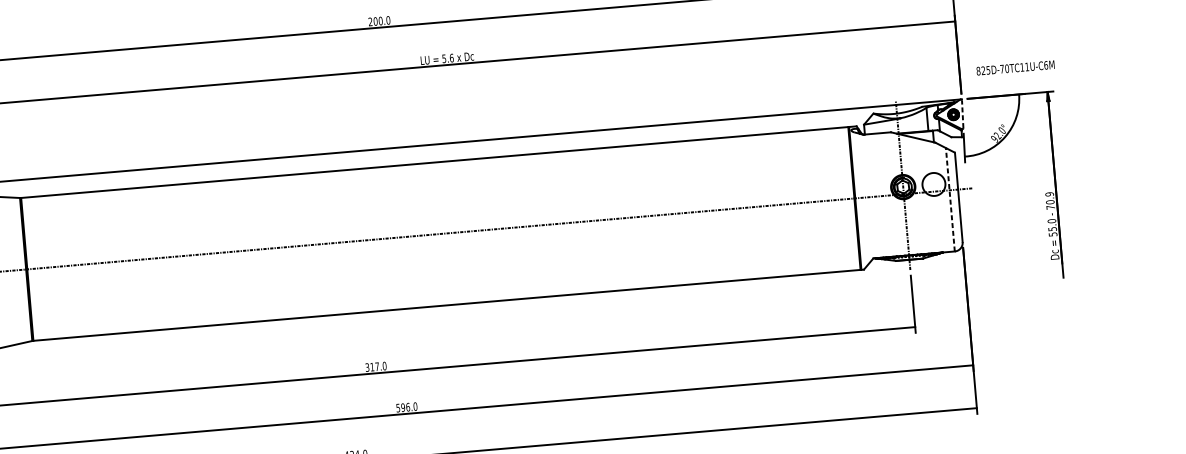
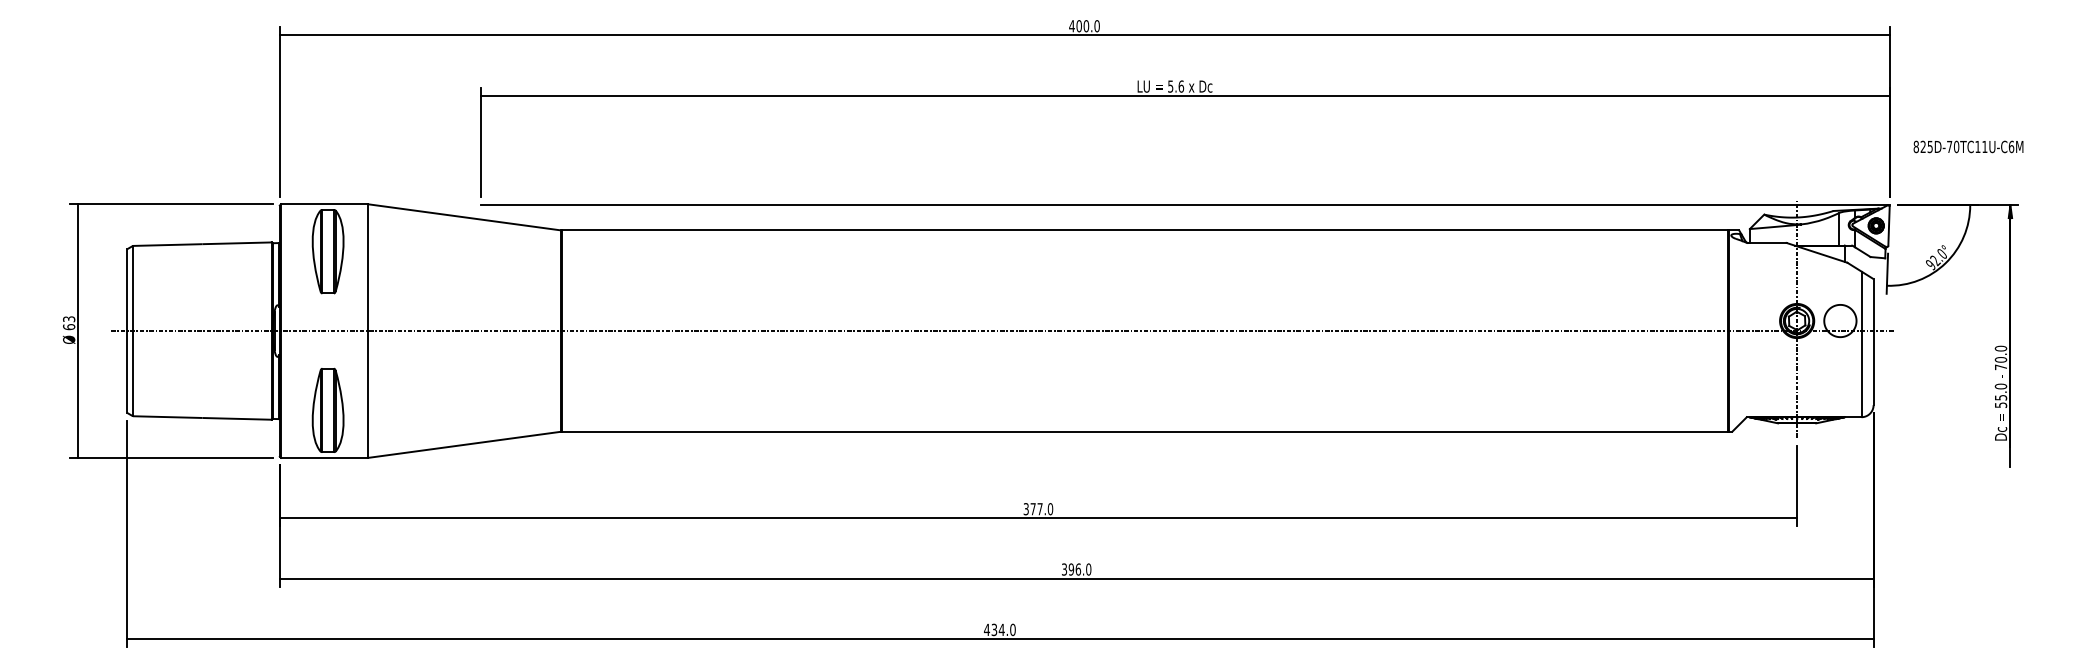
text: (370, 22) -> (1071, 26), 200.0 -> 400.0
text: (1015, 67) -> (1968, 146), moved
line: (962, 113) -> (1889, 225), dashed -> solid
text: (1049, 194) -> (2001, 348), 70.9 -> 70.0
line: (950, 199) -> (1861, 344), dashed -> solid
text: (371, 367) -> (1032, 509), 317.0 -> 377.0
text: (398, 407) -> (1064, 568), 596.0 -> 396.0

